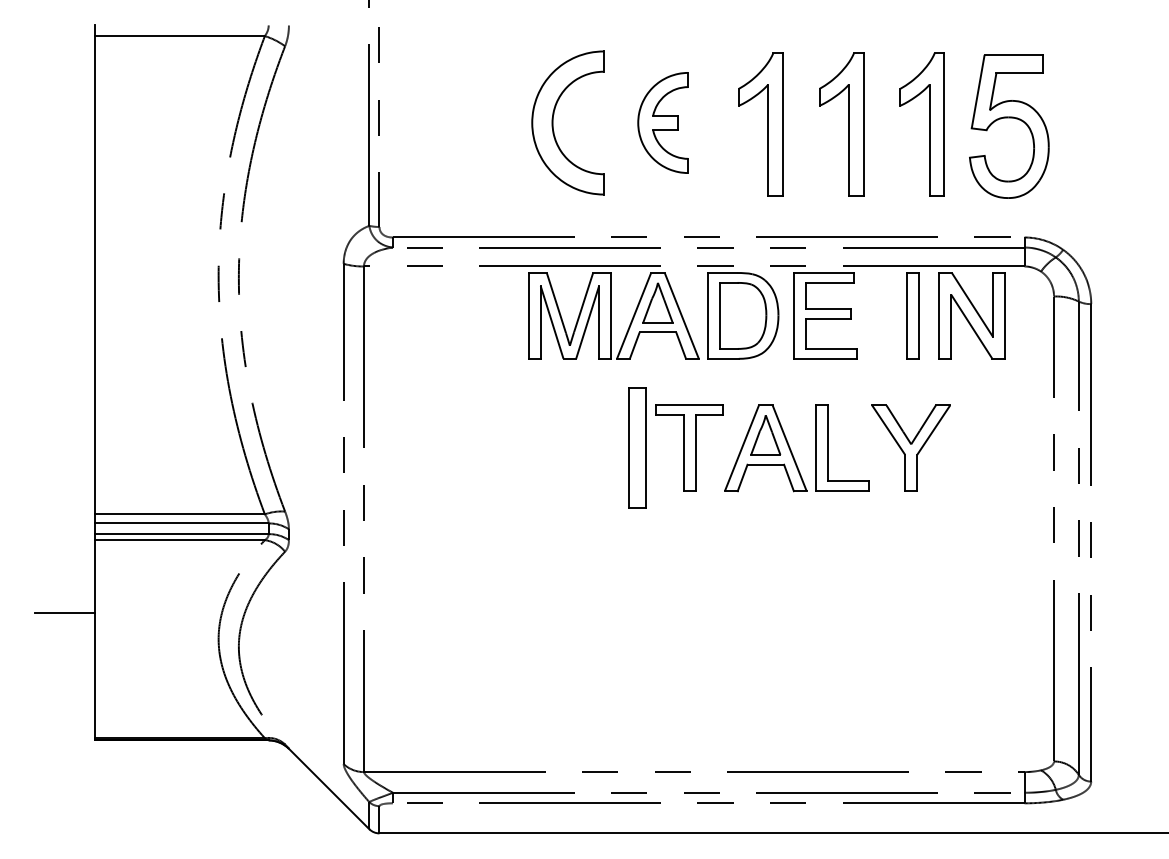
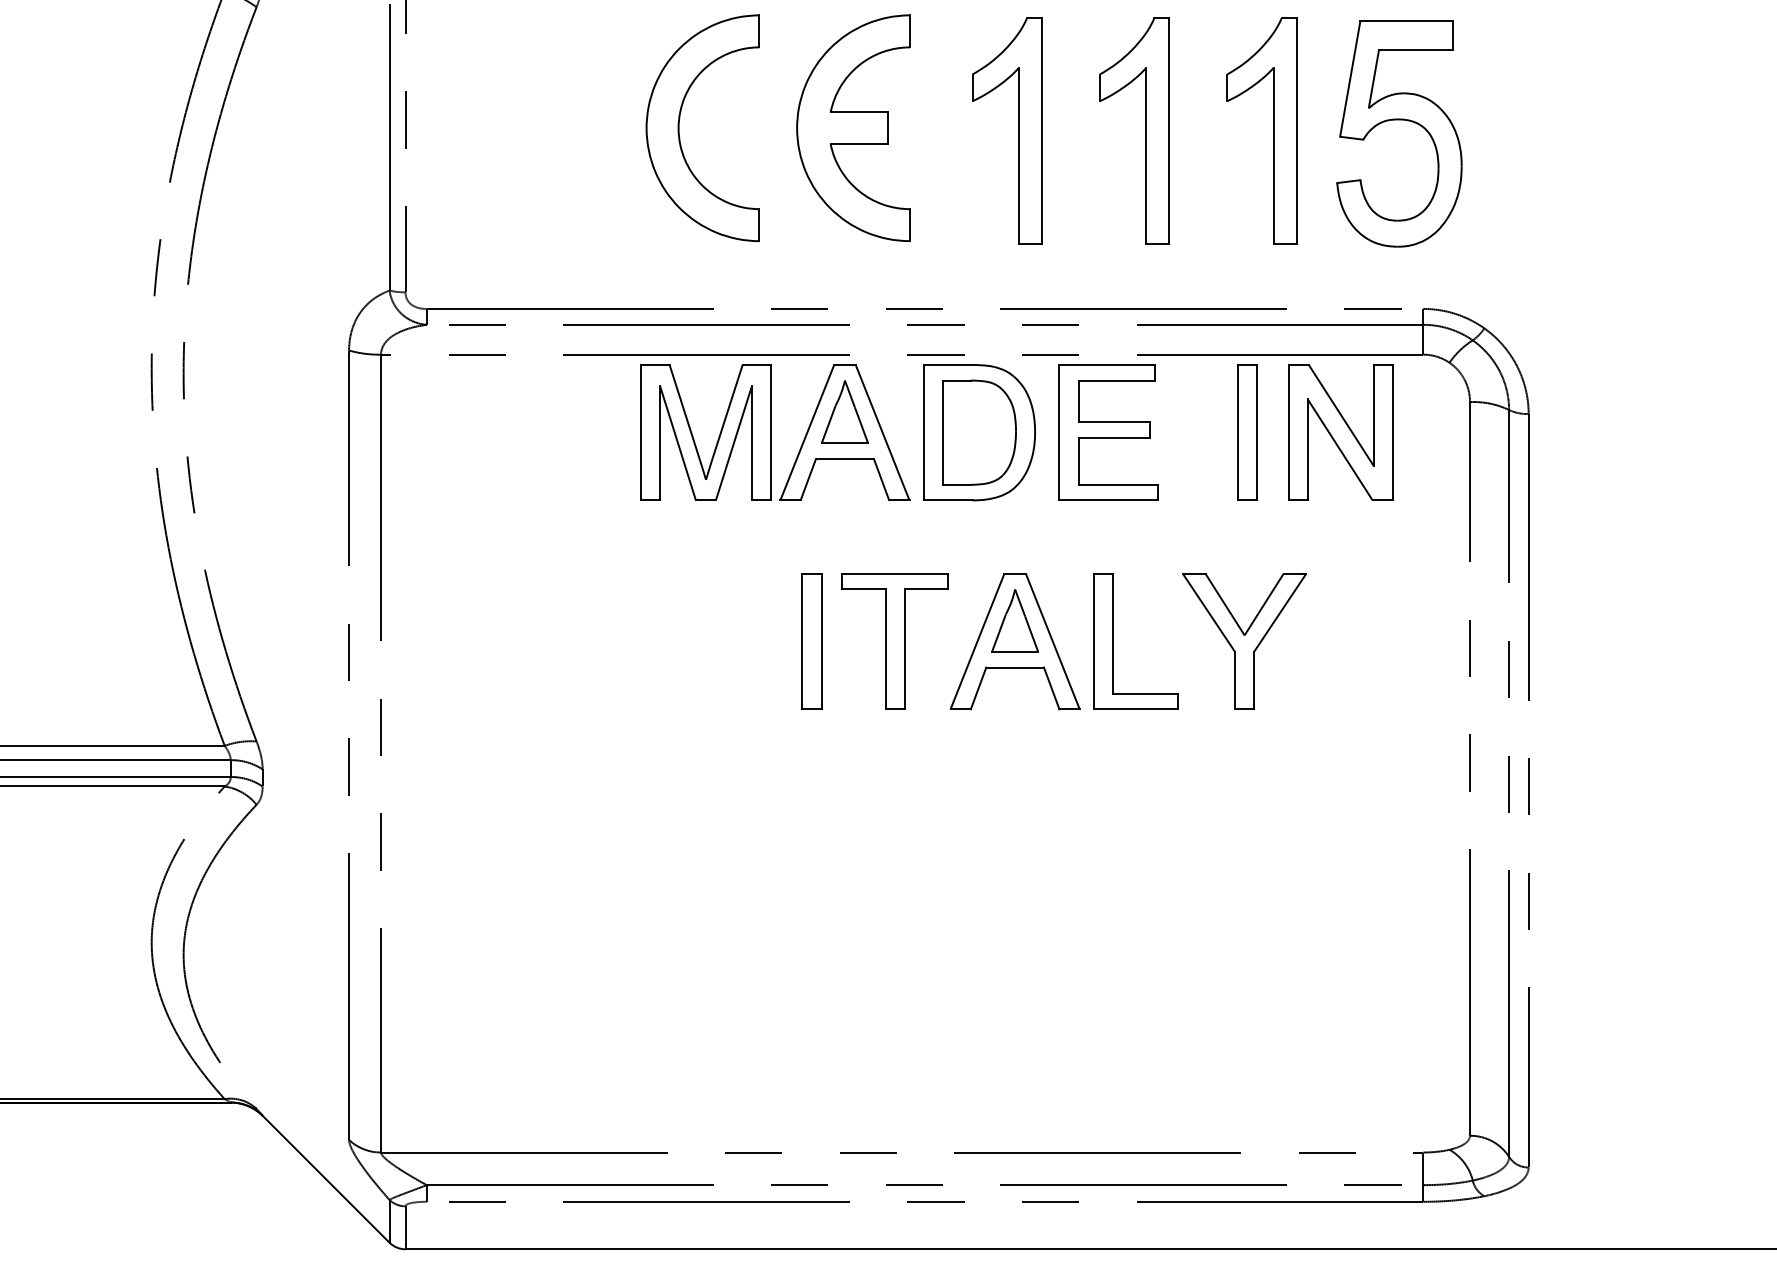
part: (662, 122) -> (852, 127), size x1.43
part: (636, 447) -> (811, 640), size x0.71

